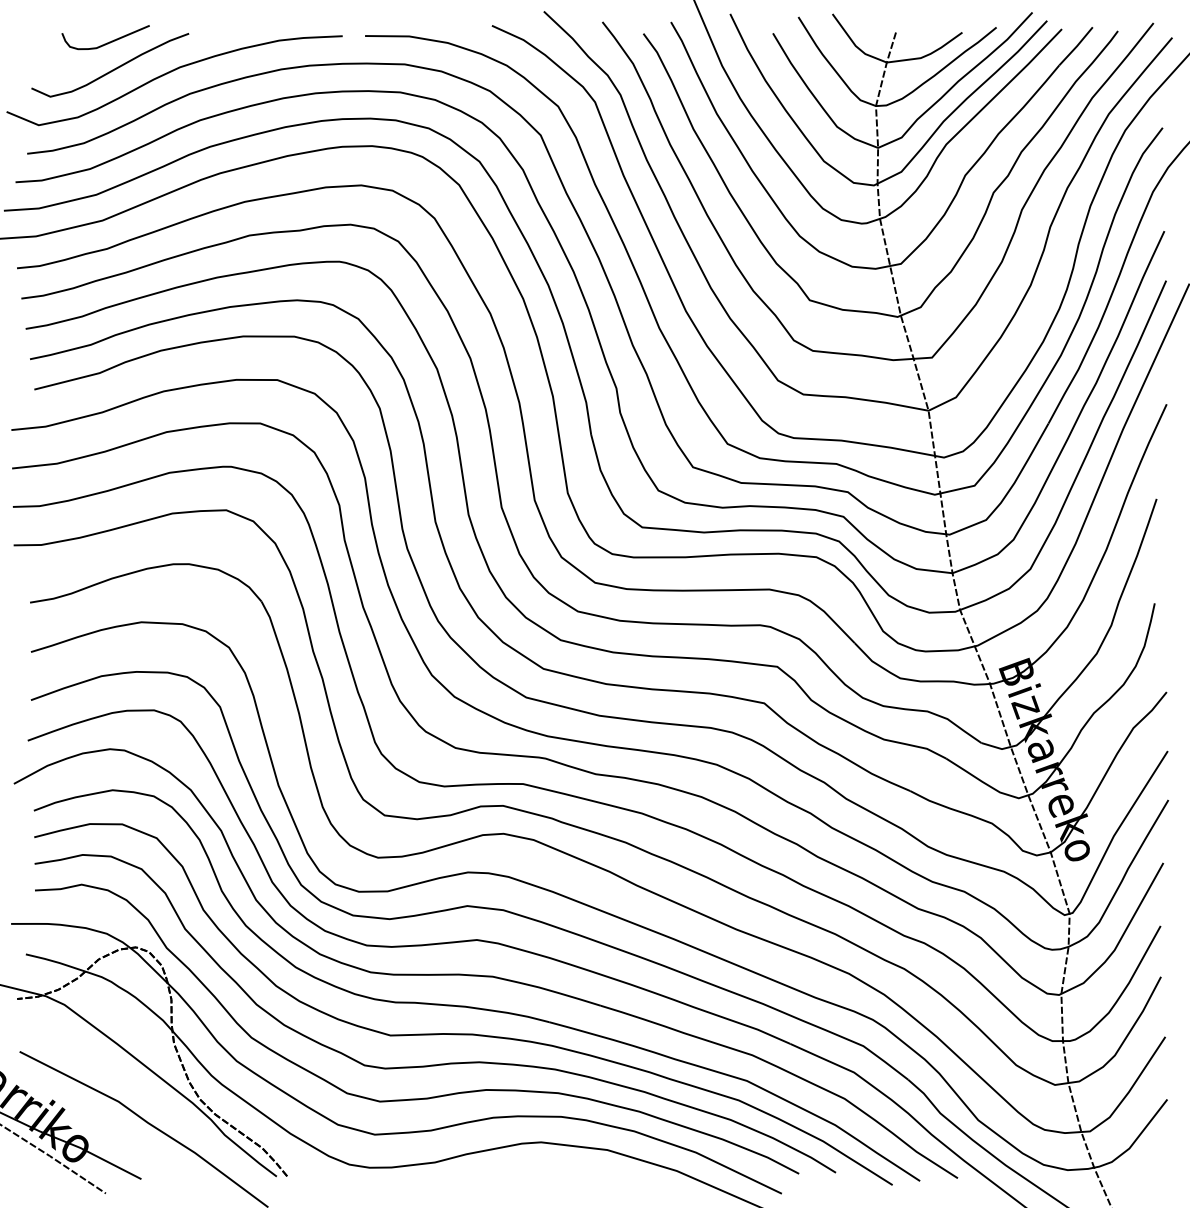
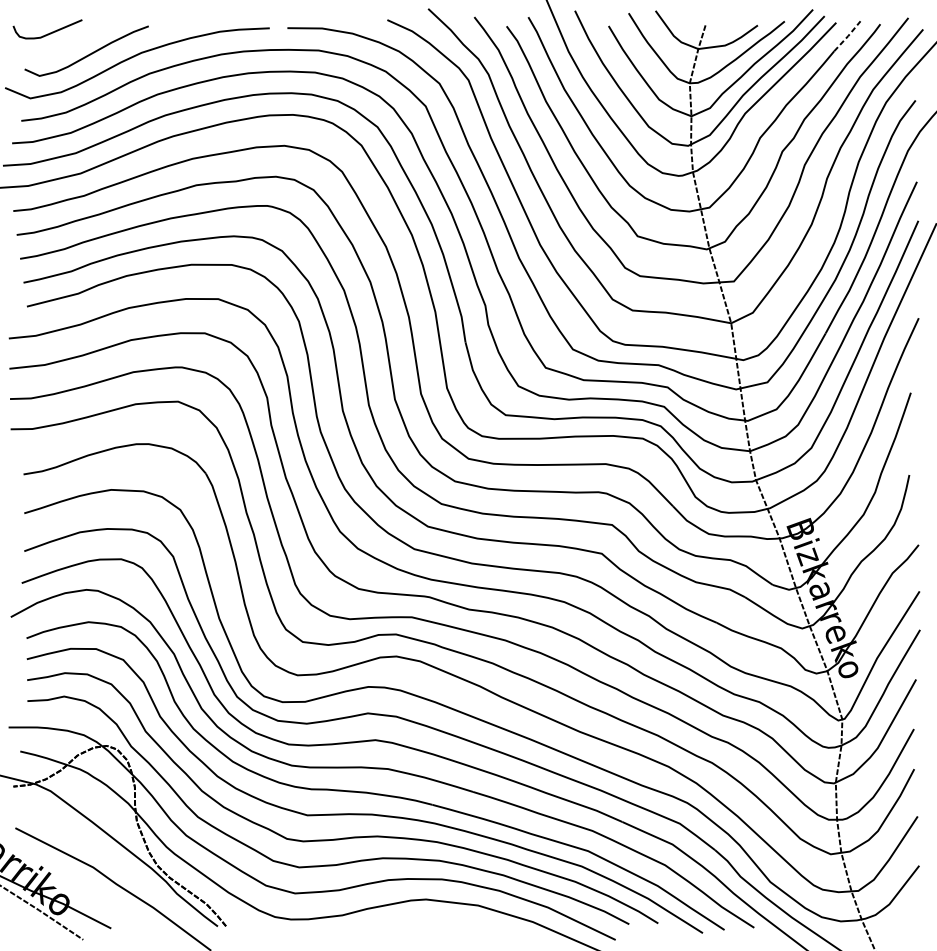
curve: (107, 42) -> (49, 33), moved
line: (1077, 46) -> (848, 36), solid -> dashed

